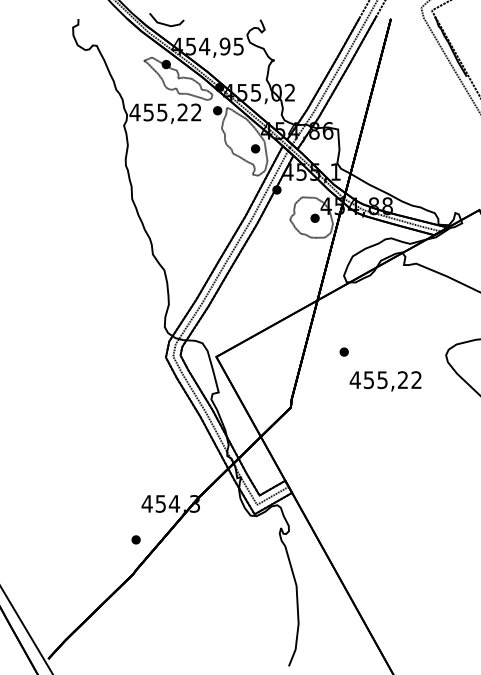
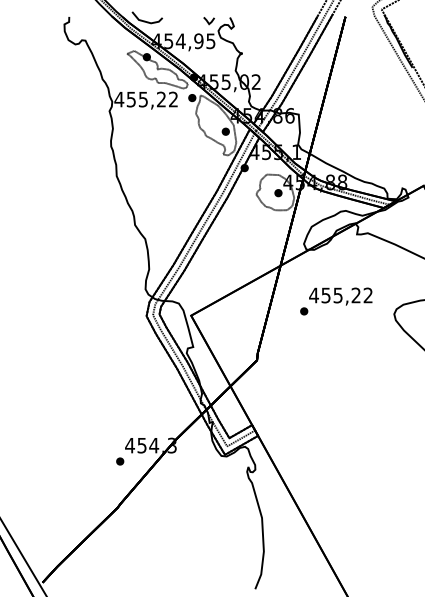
line: (235, 23) -> (208, 20), added
text: (385, 381) -> (340, 296), moved
part: (135, 539) -> (119, 461), moved

